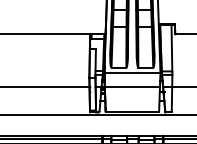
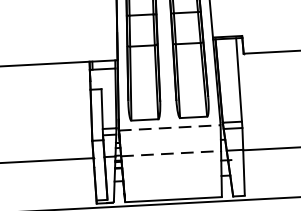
line: (132, 72) -> (169, 127), solid -> dashed
line: (132, 86) -> (171, 152), solid -> dashed

